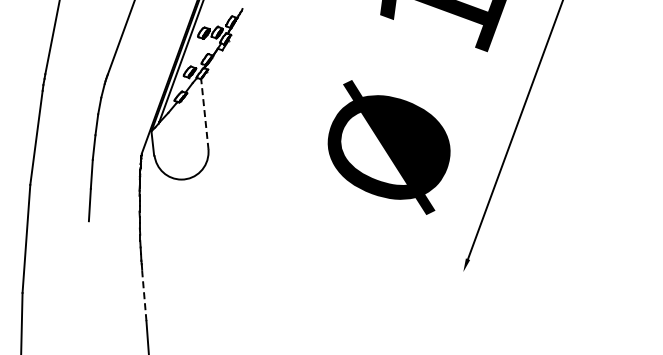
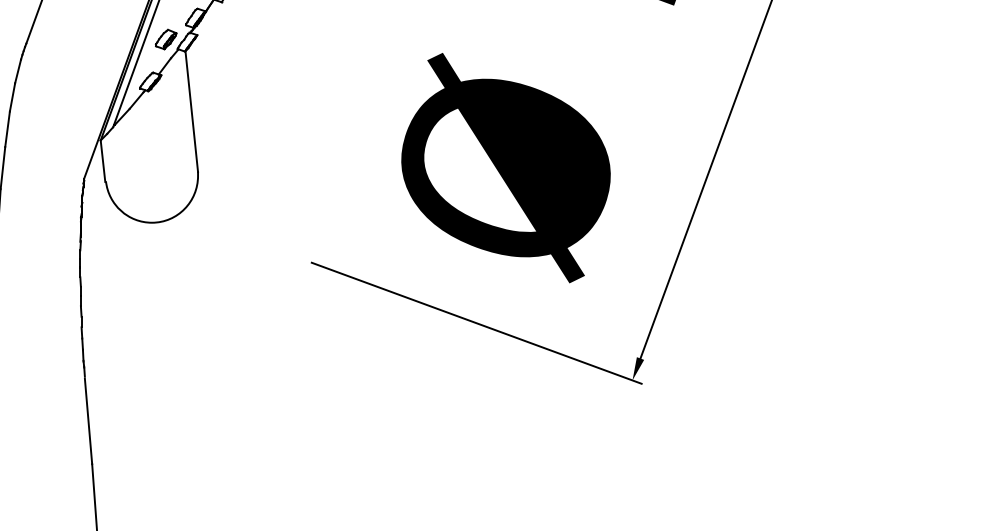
line: (204, 114) -> (191, 111), dashed -> solid
line: (371, 238) -> (475, 323), added
line: (144, 295) -> (88, 420), dashed -> solid

